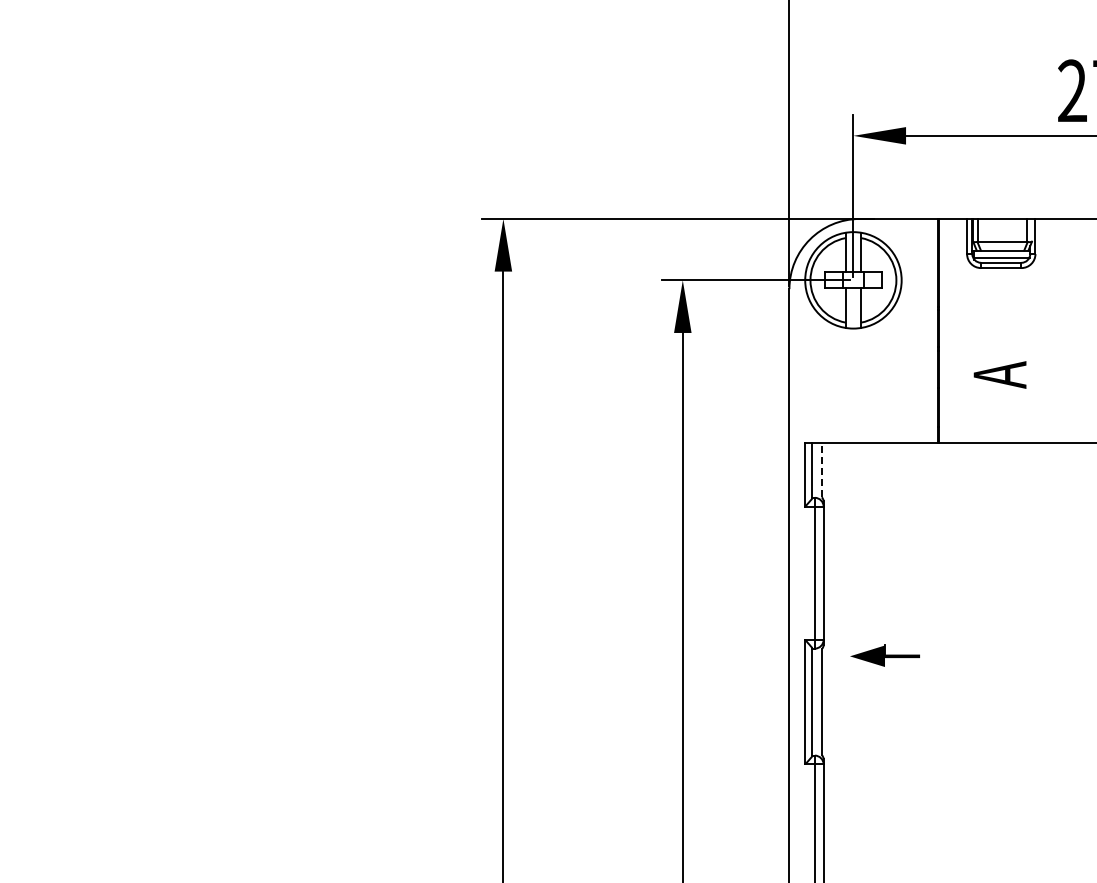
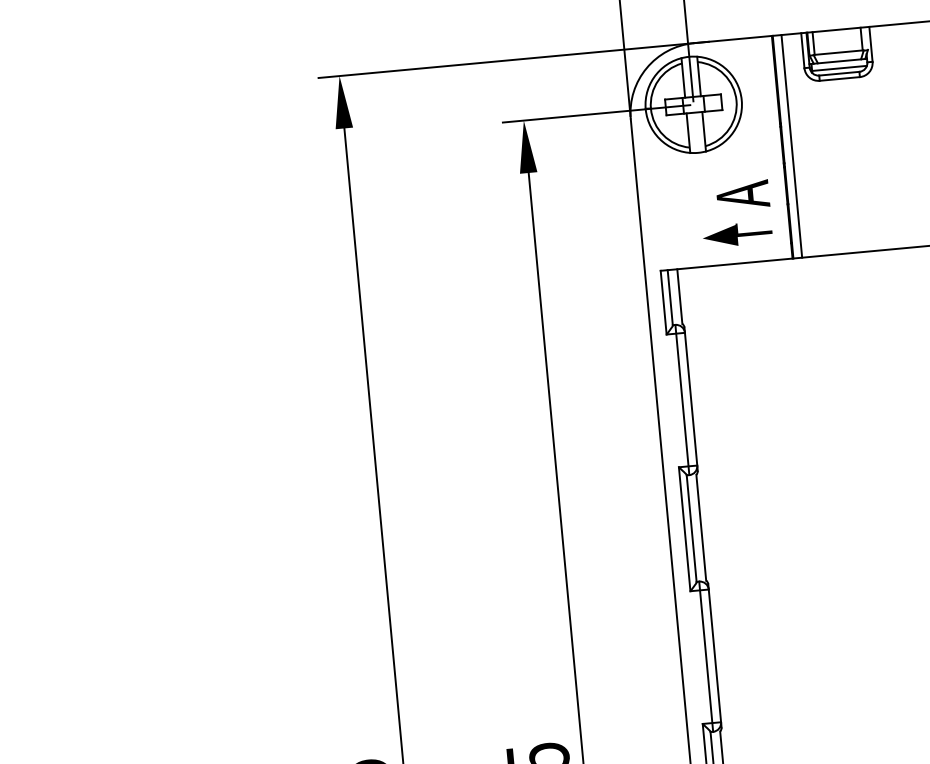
line: (947, 330) -> (792, 146), added
text: (999, 374) -> (742, 194), moved
line: (821, 469) -> (679, 296), dashed -> solid
part: (884, 655) -> (736, 234), moved

